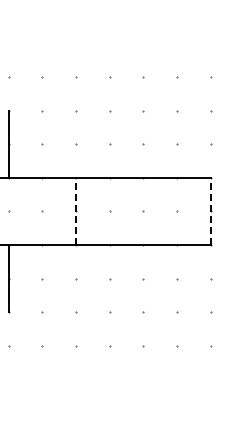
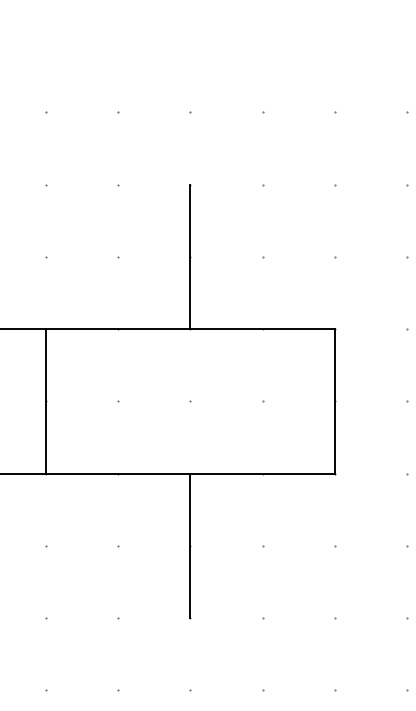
line: (143, 143) -> (190, 255), added
line: (75, 211) -> (44, 401), dashed -> solid
line: (210, 211) -> (334, 401), dashed -> solid
line: (143, 278) -> (190, 545), added

